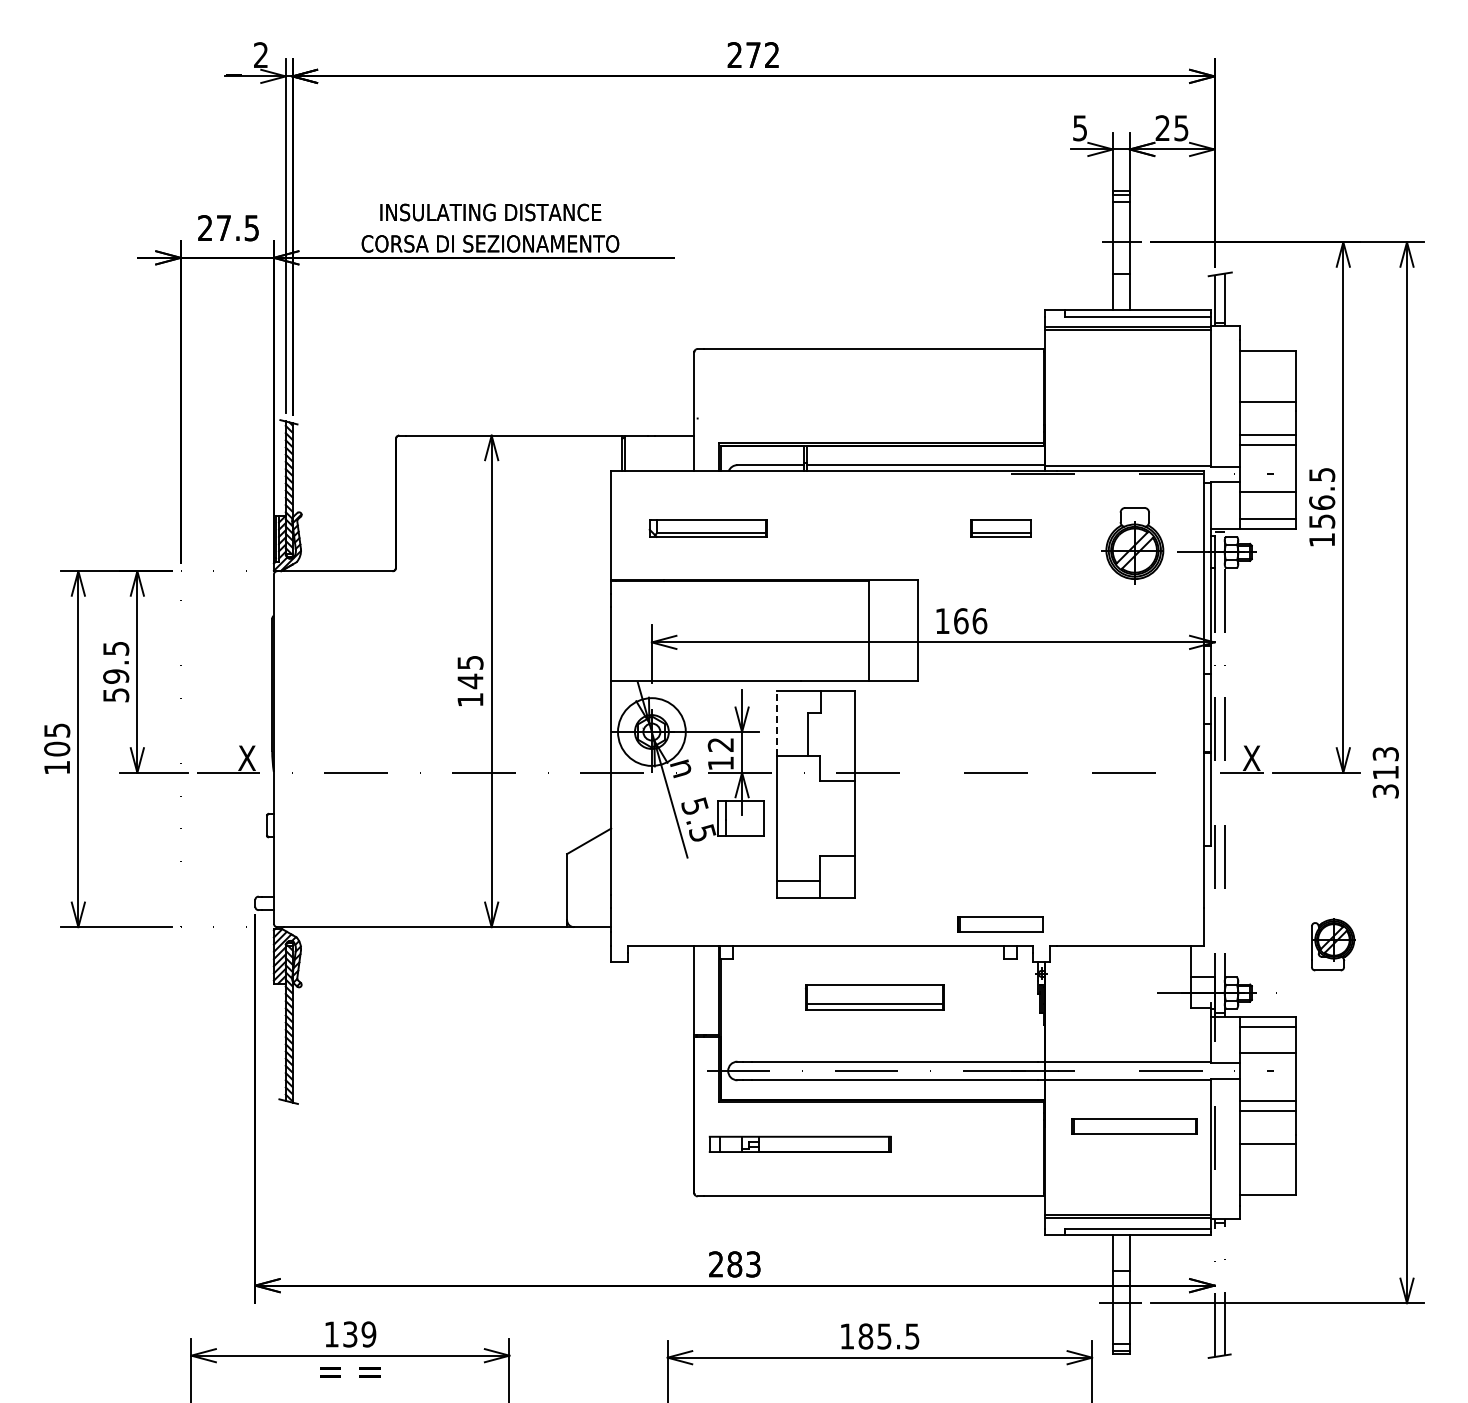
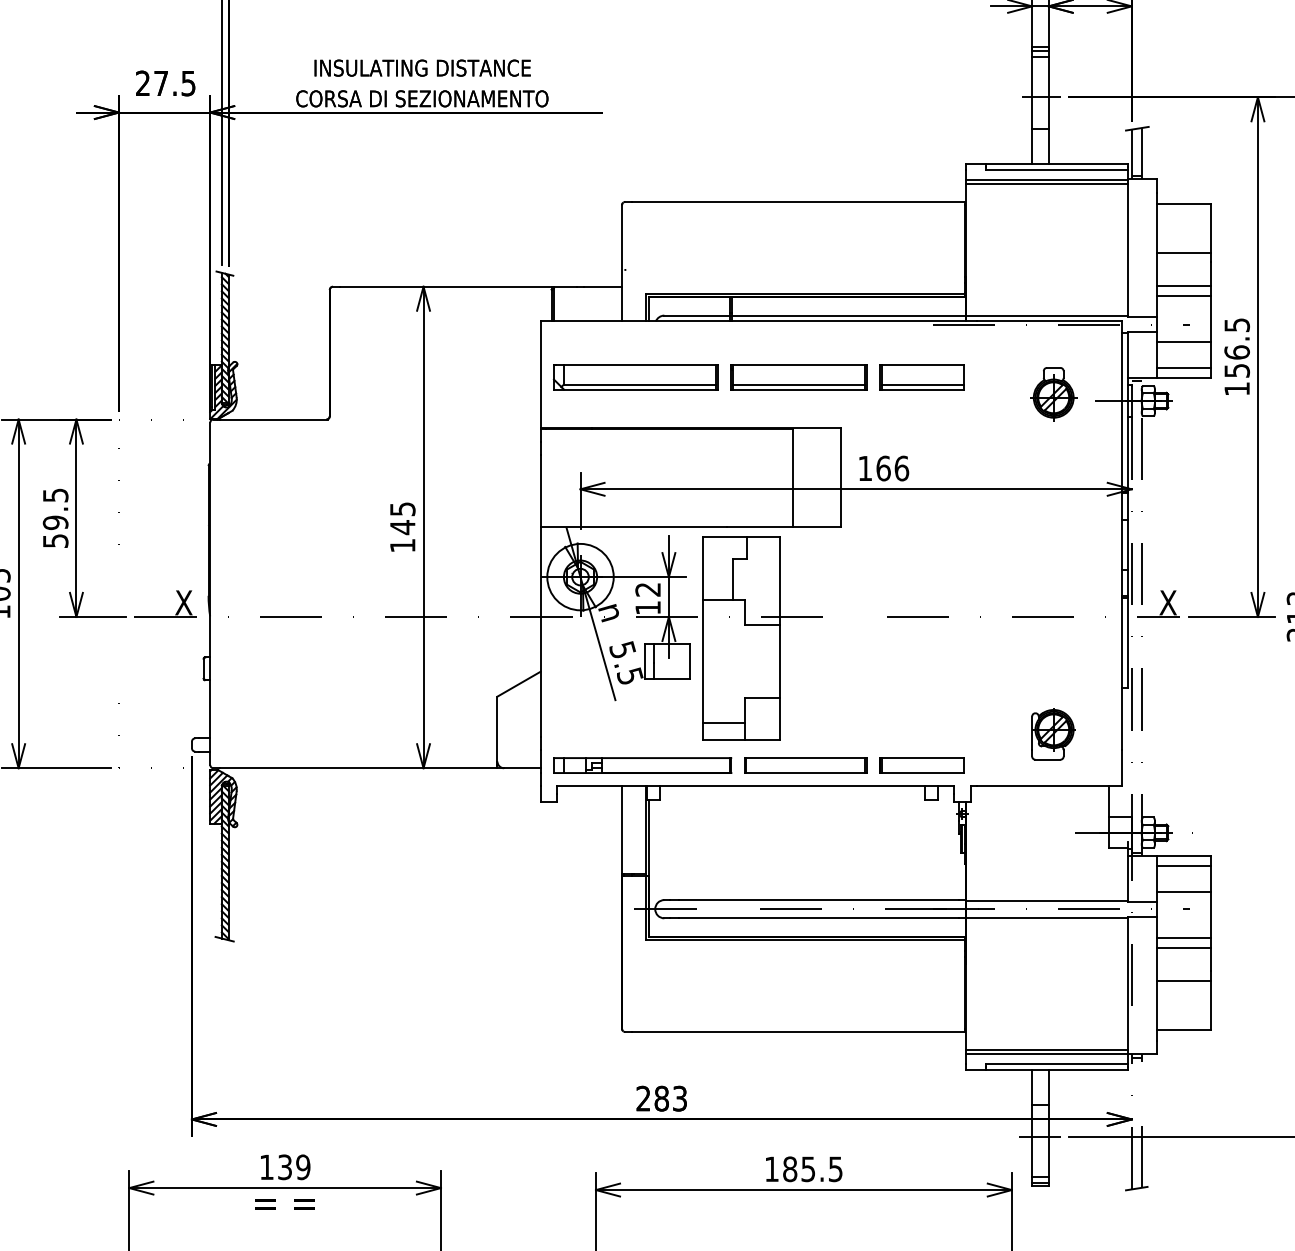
part: (707, 528) -> (634, 377), size x1.43
part: (1000, 528) -> (922, 377), size x1.43
part: (1134, 544) -> (1053, 393), size x0.71
line: (777, 723) -> (703, 568), dashed -> solid
part: (1333, 944) -> (1053, 734), moved
part: (874, 997) -> (798, 377), moved
part: (1134, 1126) -> (805, 765), moved
part: (799, 1143) -> (641, 764), moved

